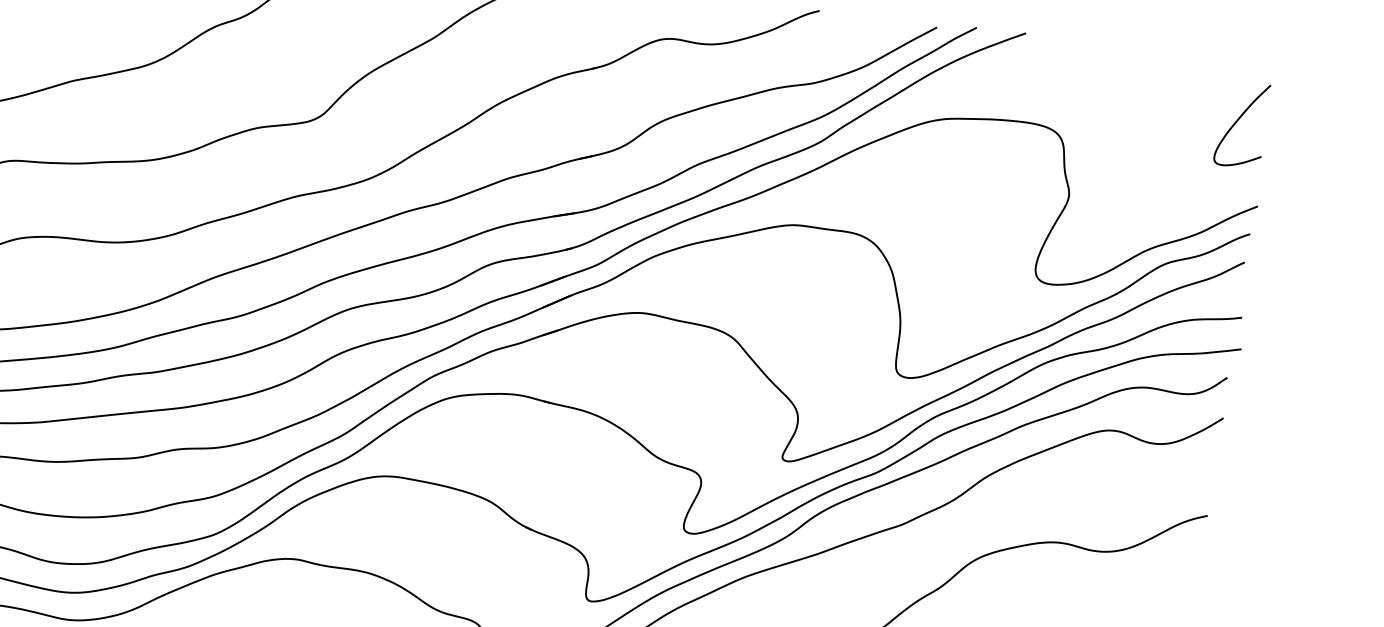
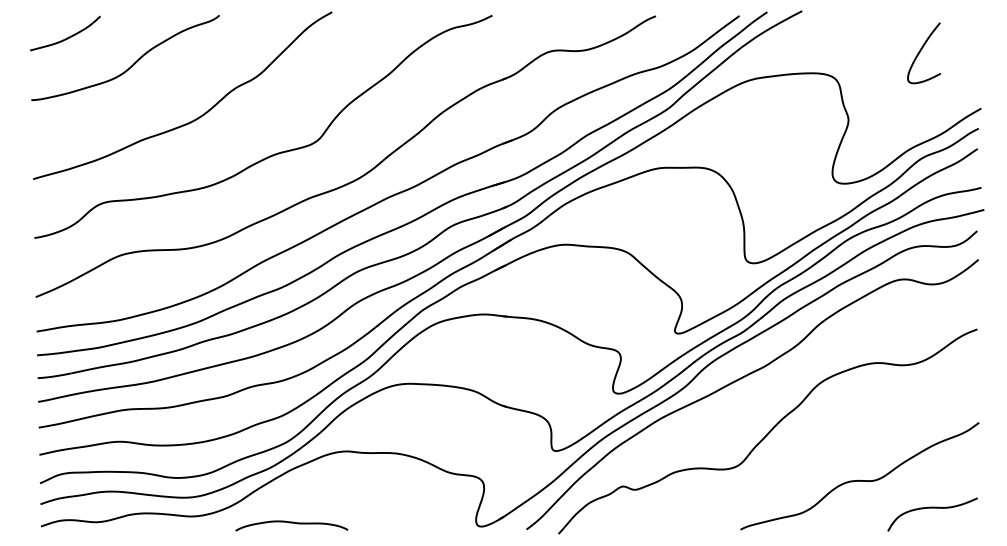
curve: (1237, 123) -> (920, 52), moved

